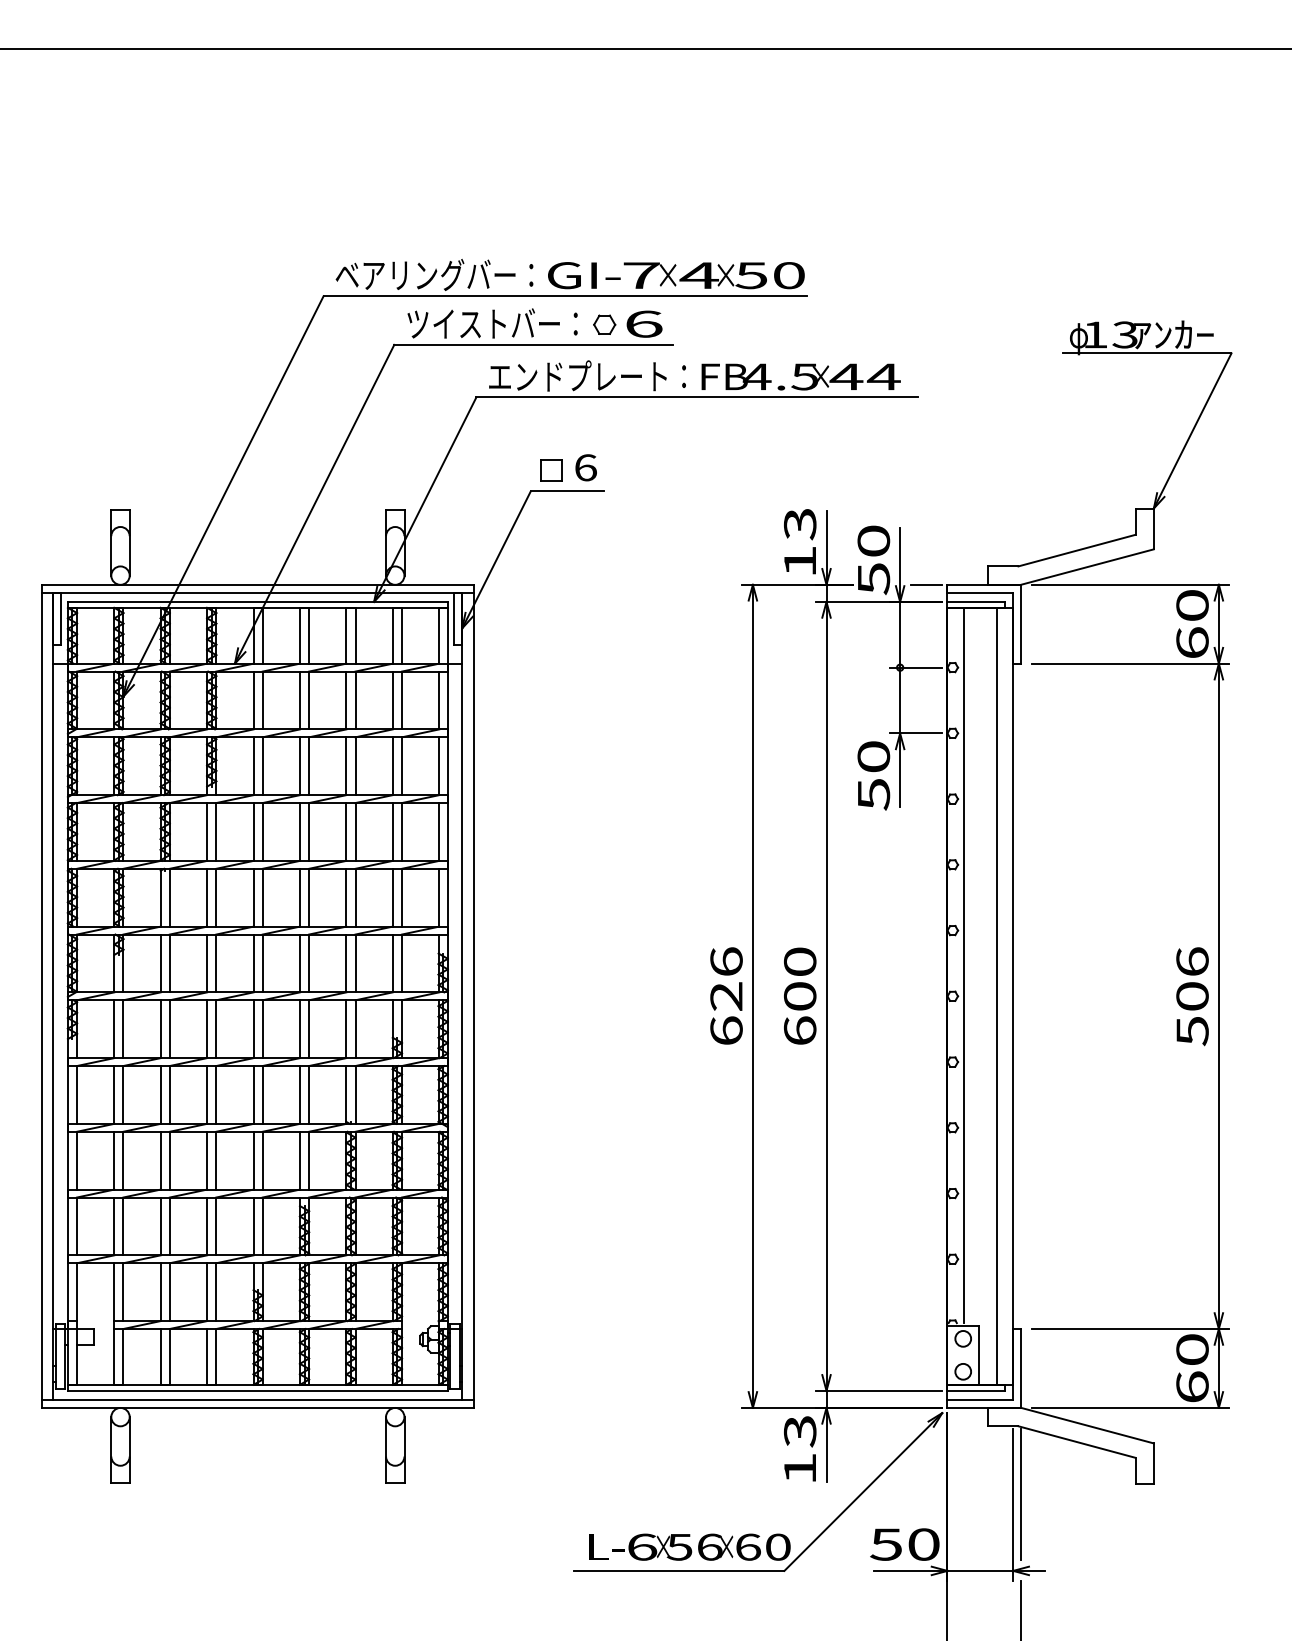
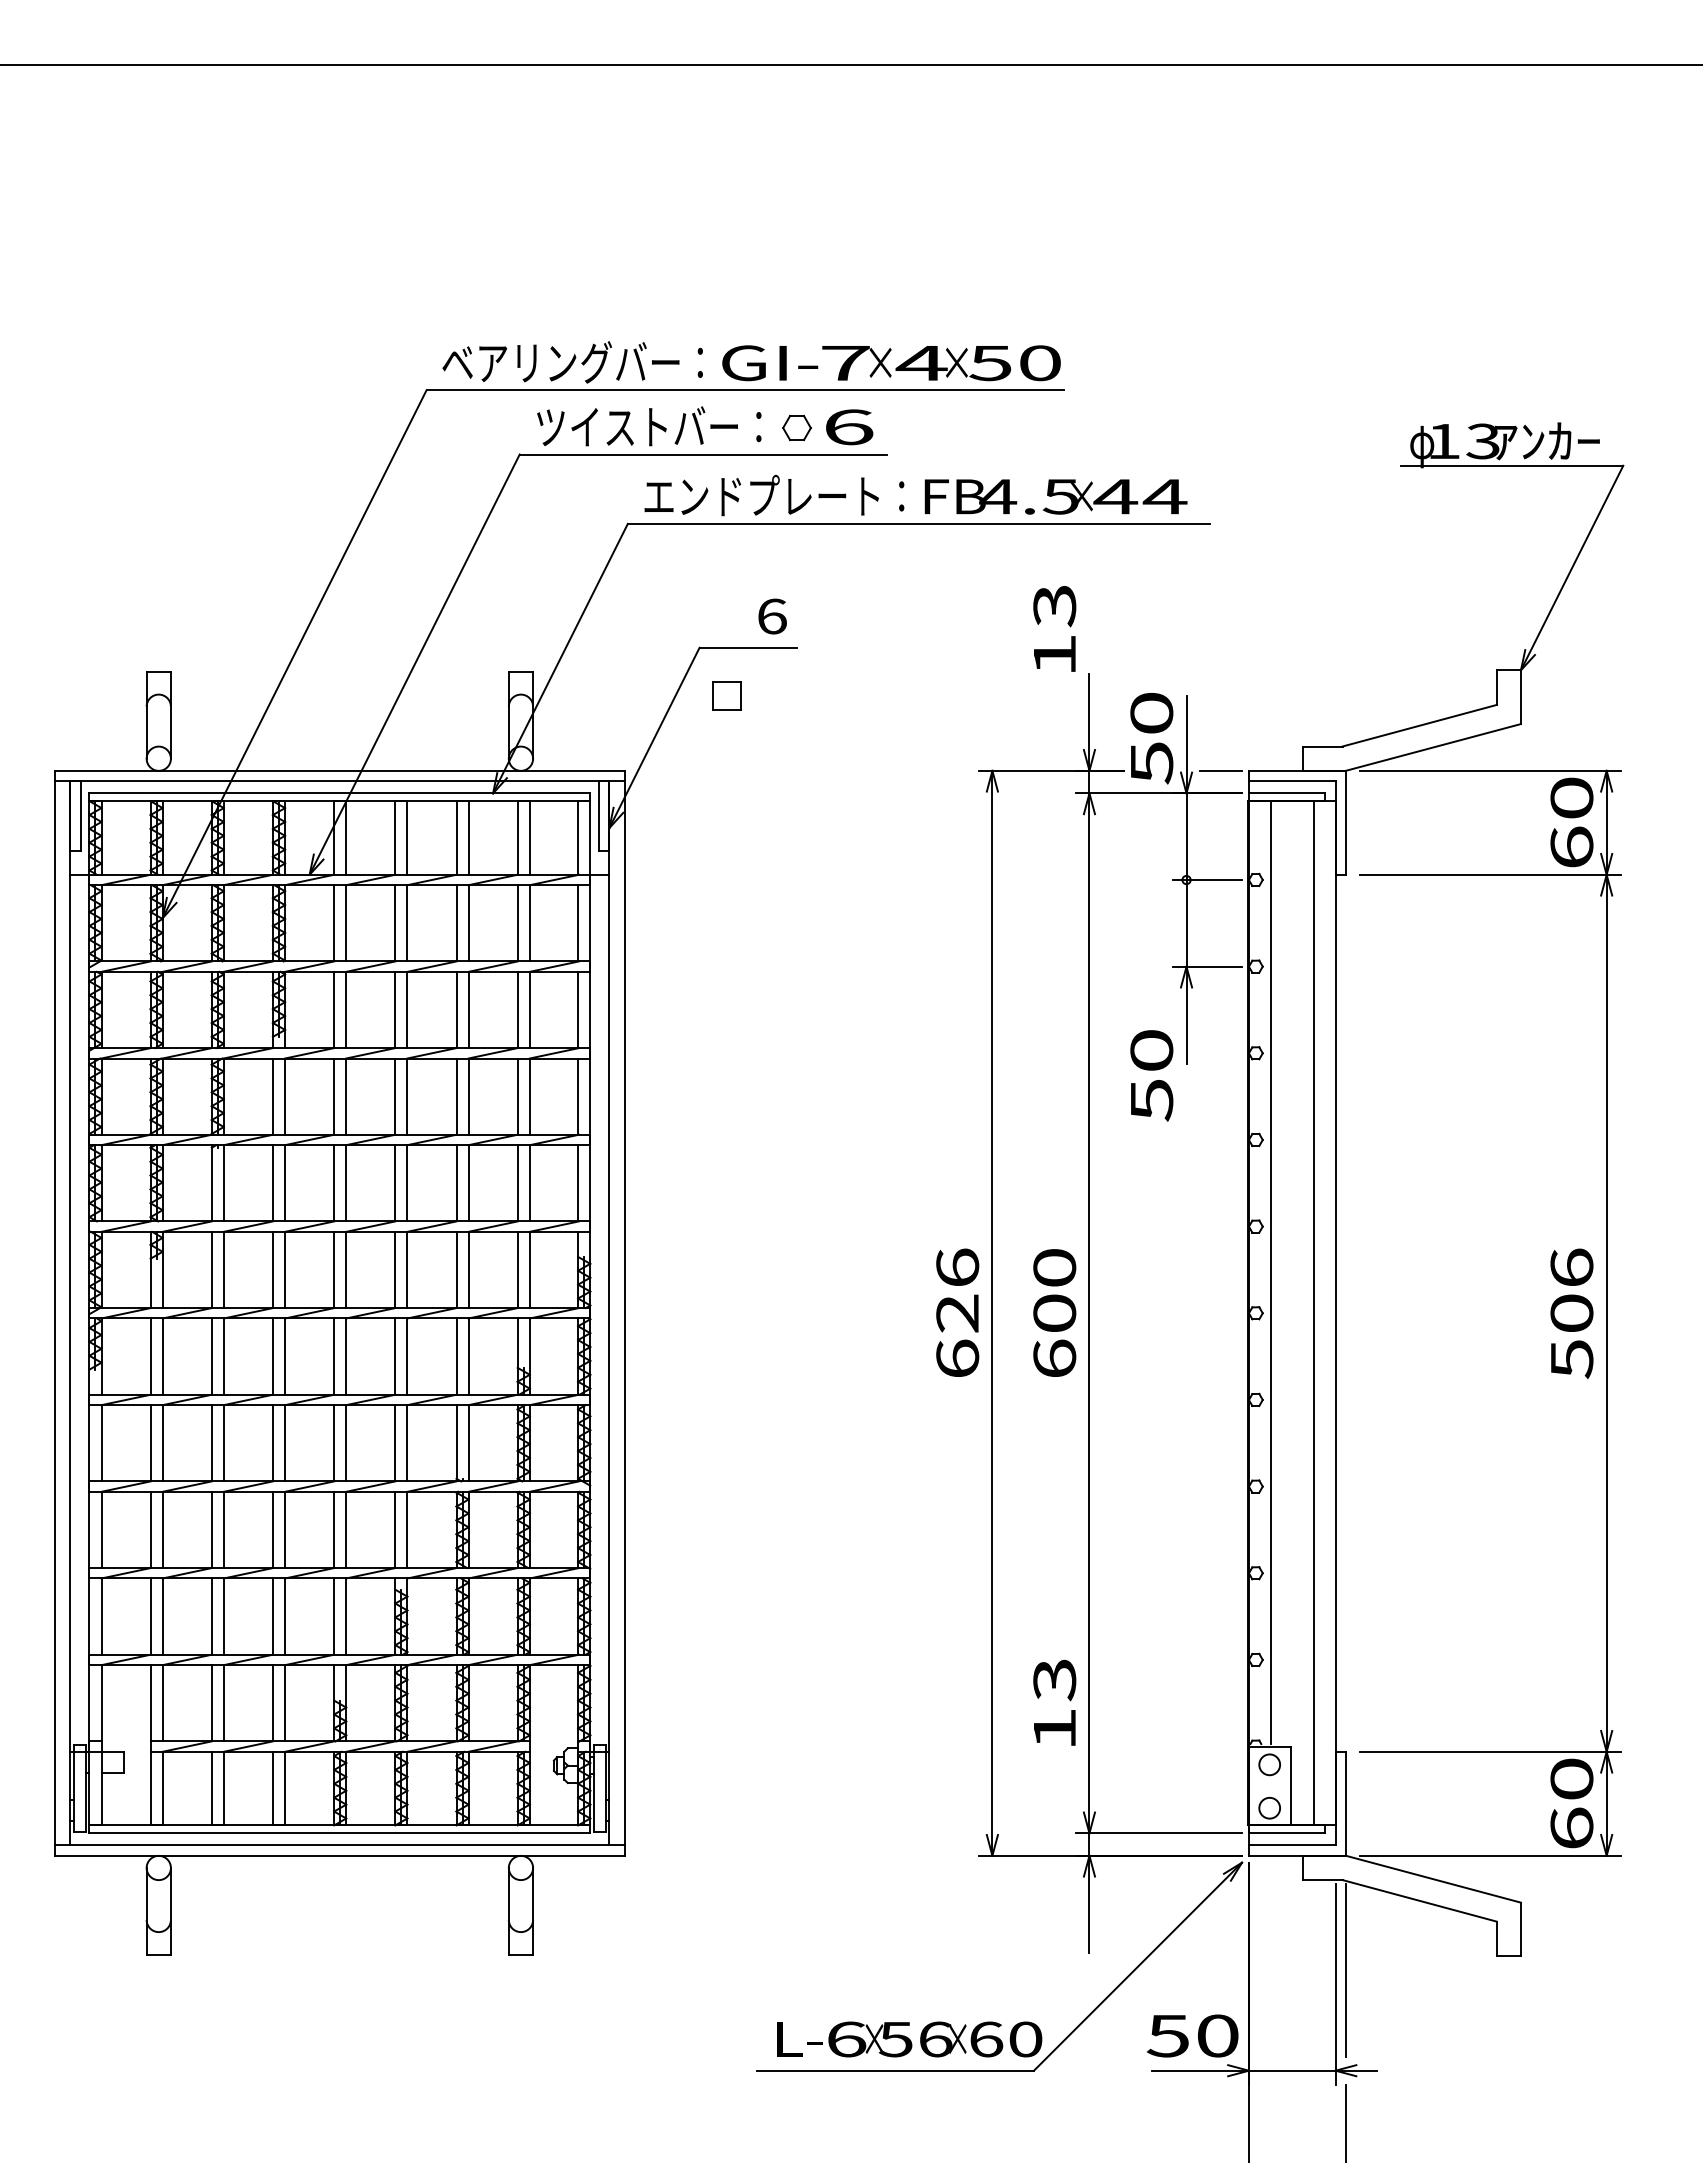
part: (551, 470) -> (726, 695), moved
text: (799, 541) -> (1054, 628), moved
text: (873, 775) -> (1151, 1075), moved
text: (799, 1448) -> (1054, 1702), moved

